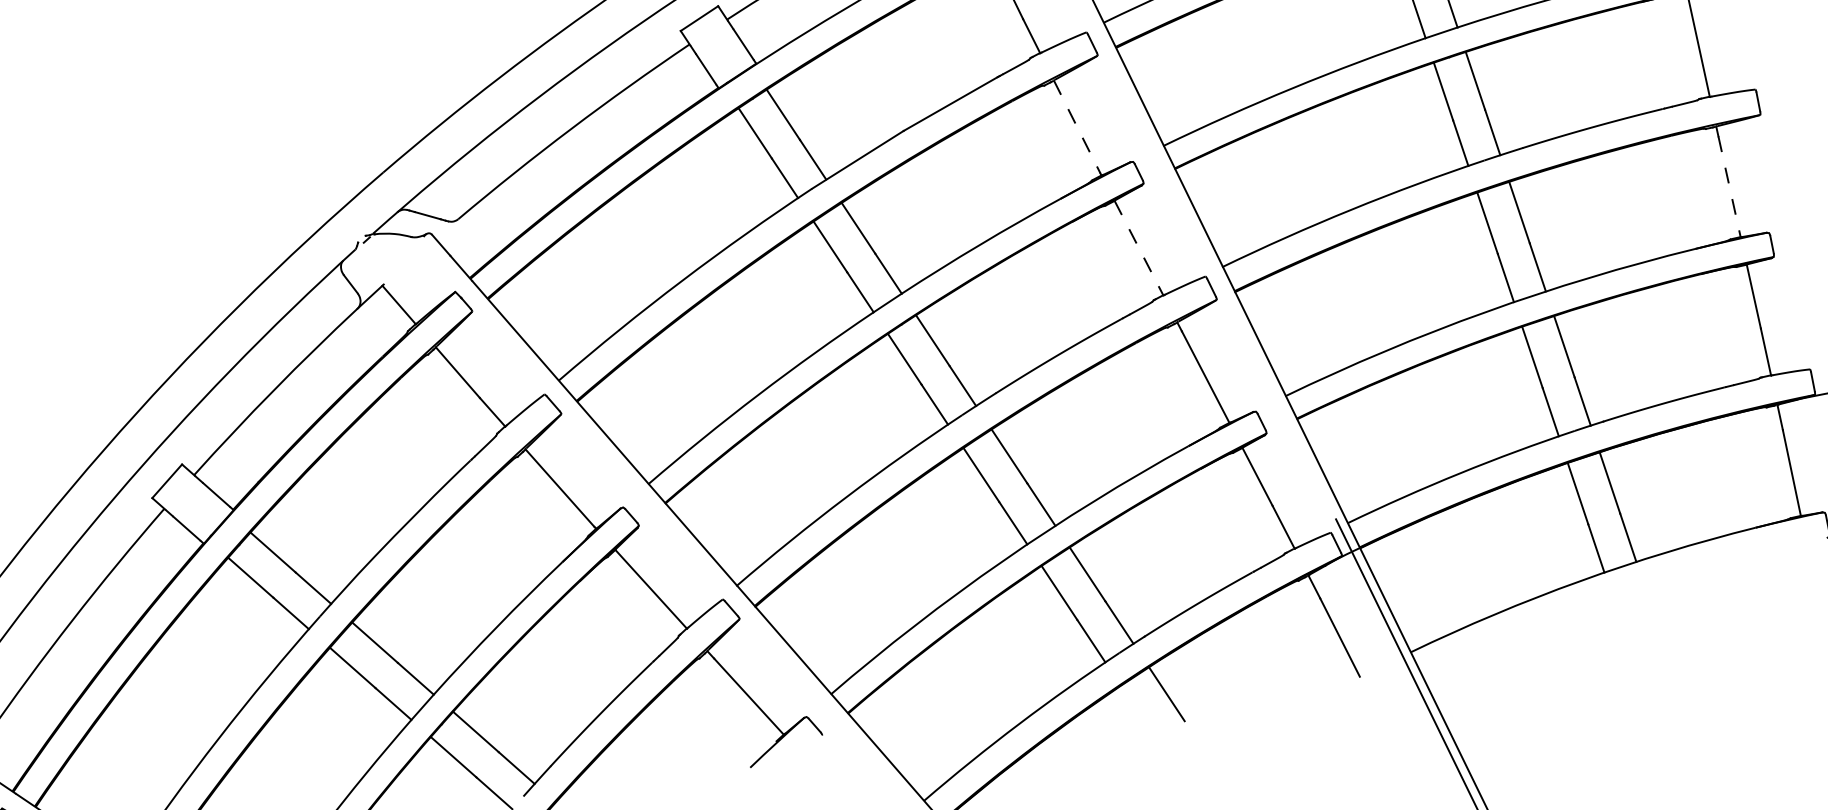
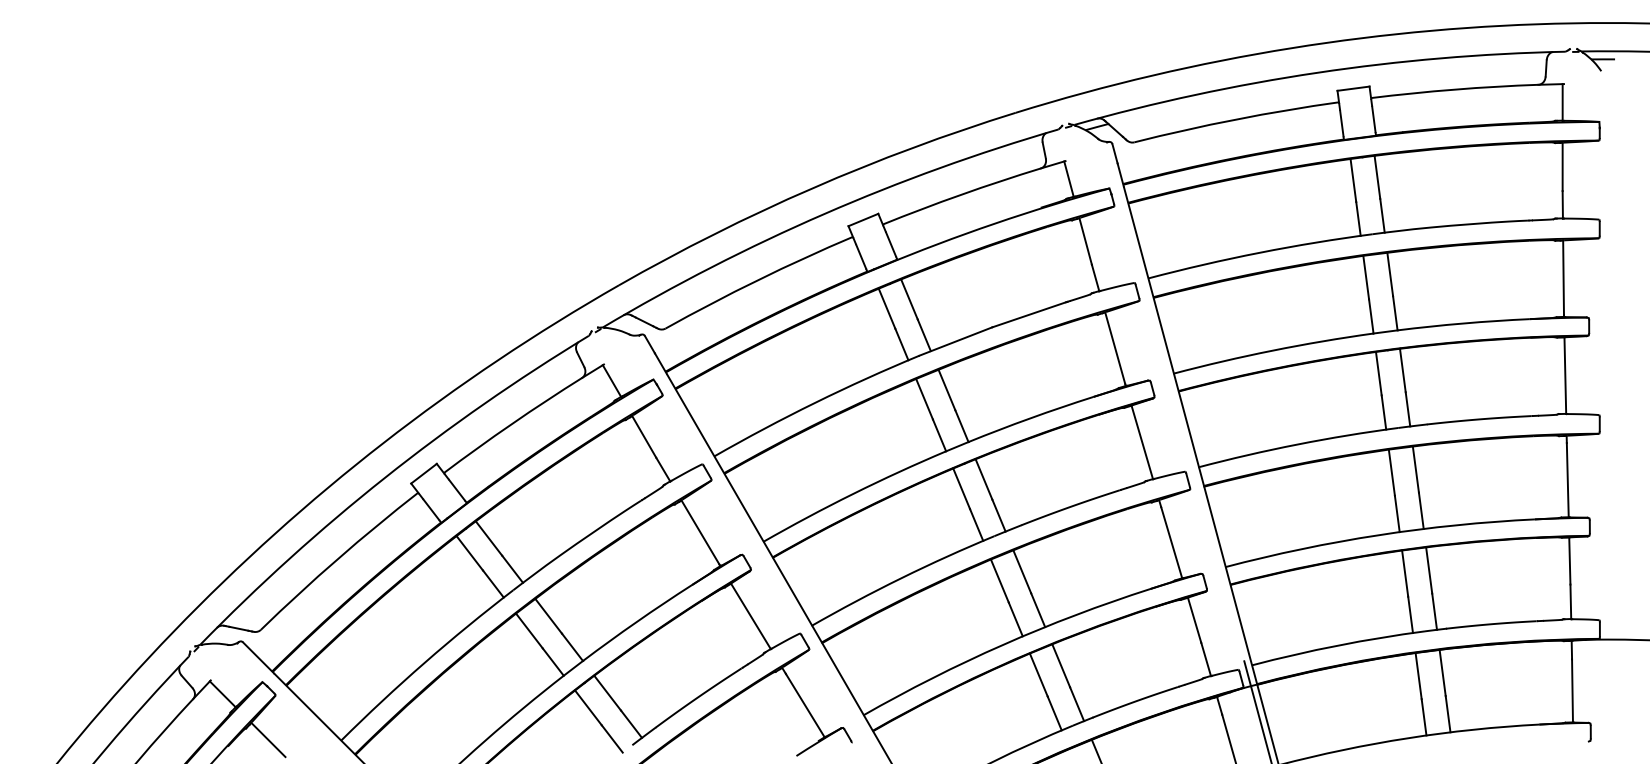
line: (1077, 127) -> (1115, 348), dashed -> solid
line: (1729, 187) -> (1567, 480), dashed -> solid
line: (1139, 248) -> (1142, 442), dashed -> solid

